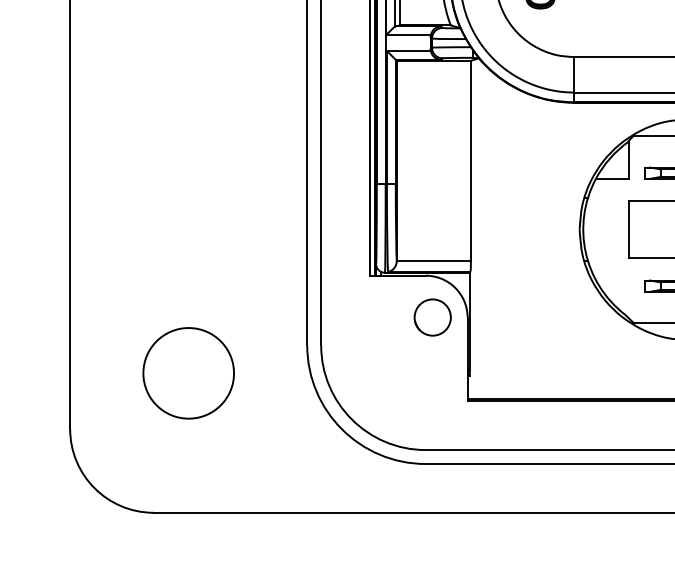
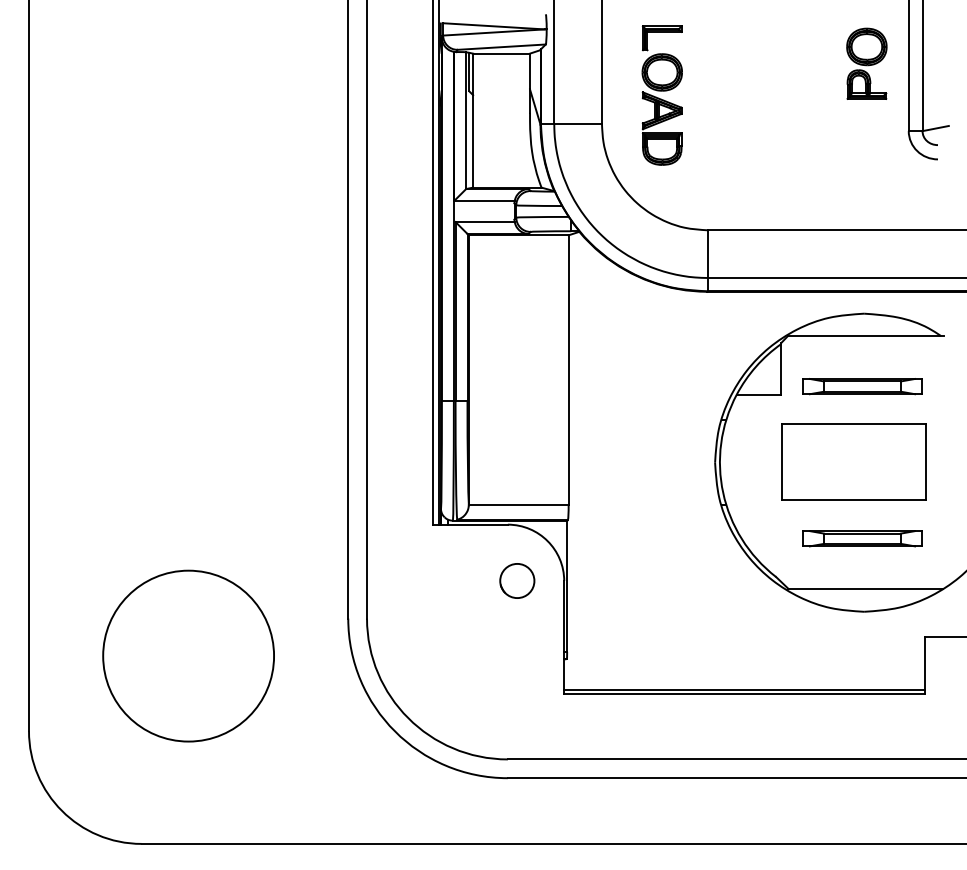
part: (432, 317) -> (517, 580), size x0.7
circle: (188, 373) -> (188, 656), size x1.4

